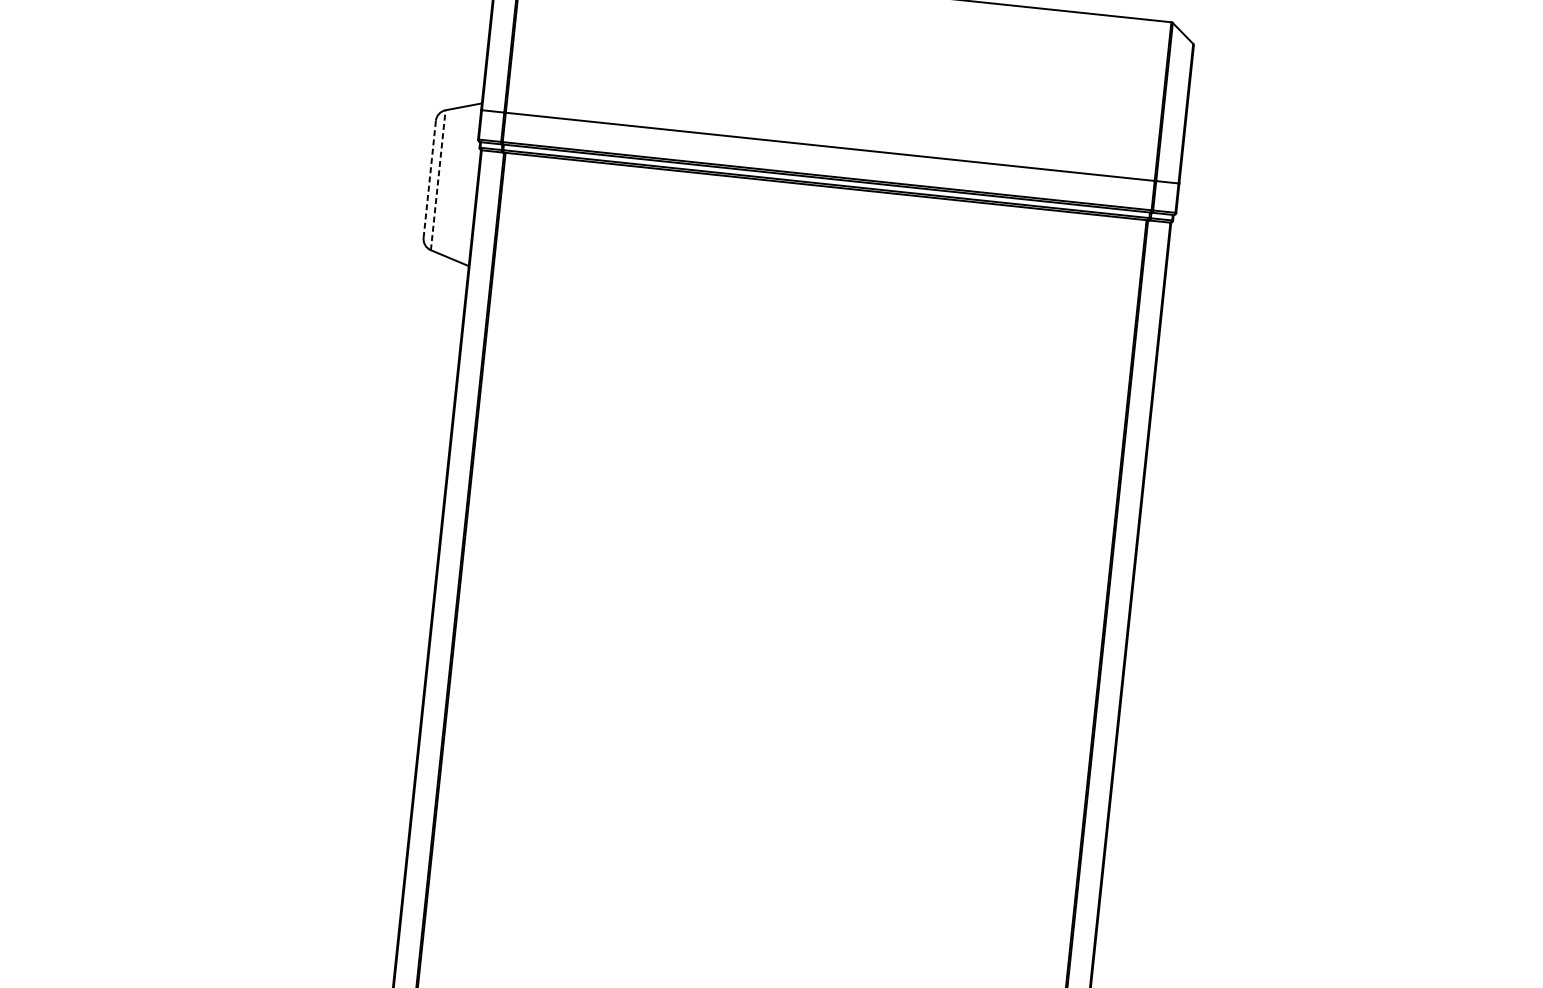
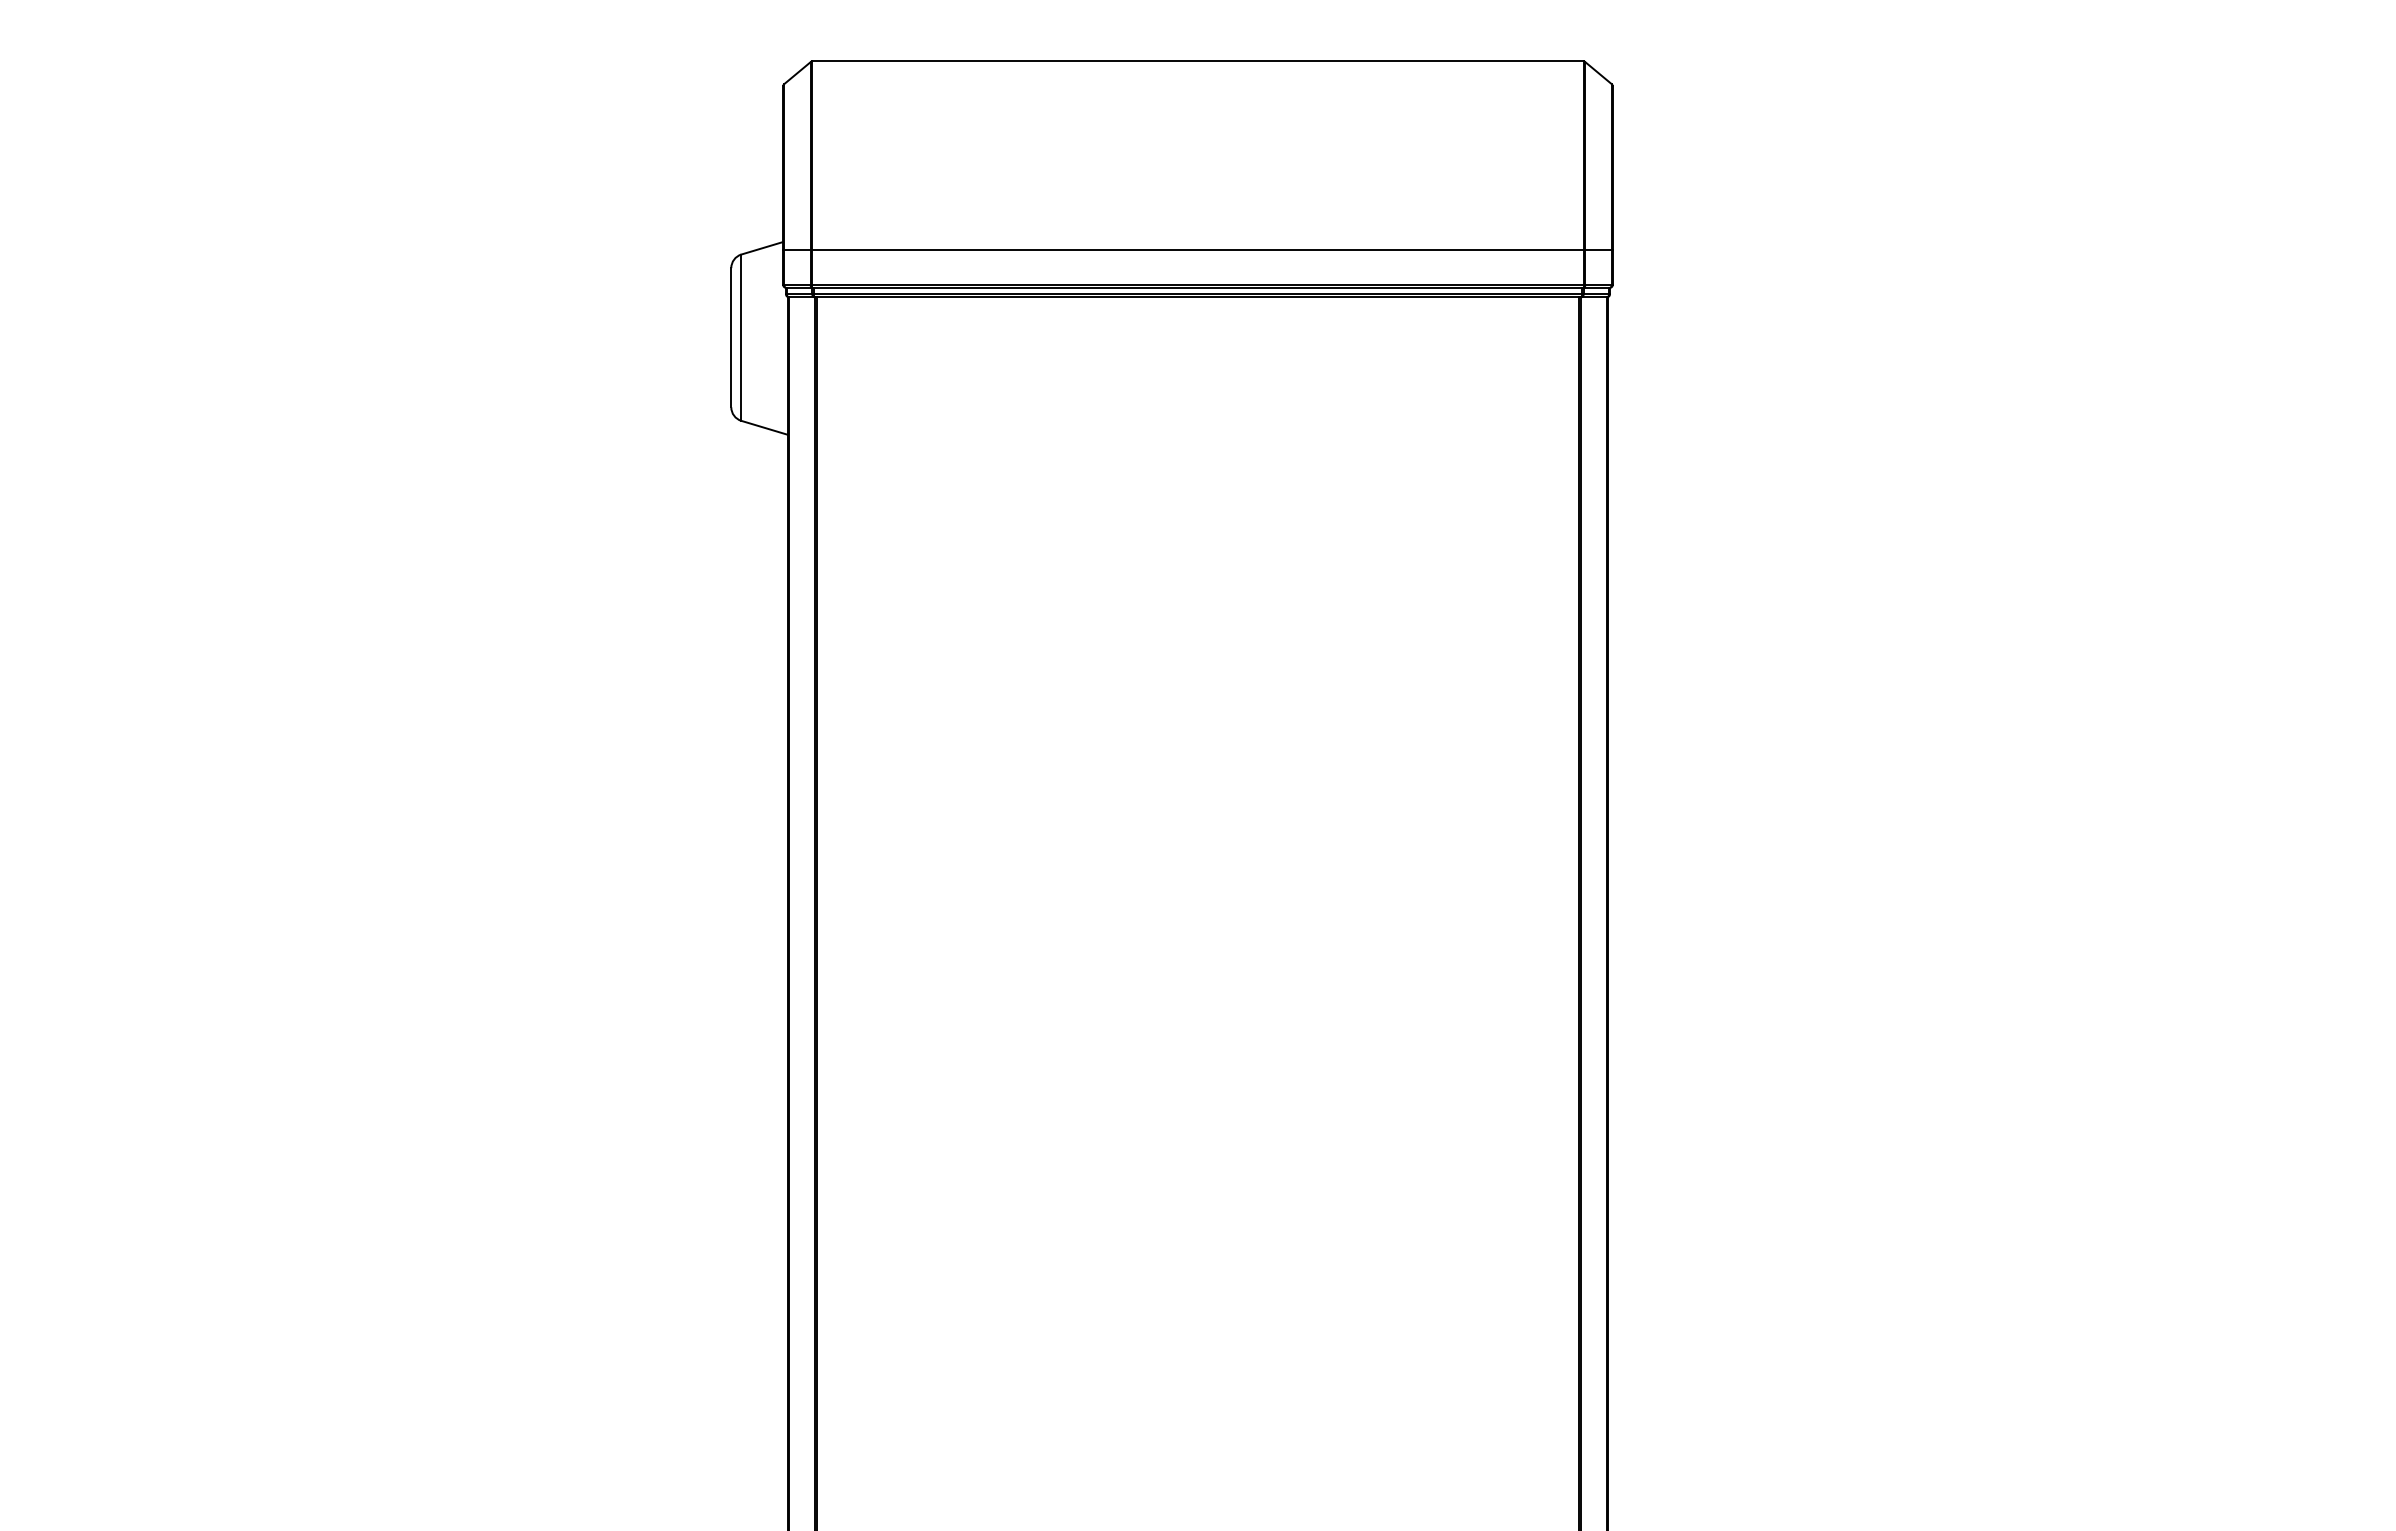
line: (429, 179) -> (731, 337), dashed -> solid
line: (438, 180) -> (741, 337), dashed -> solid

